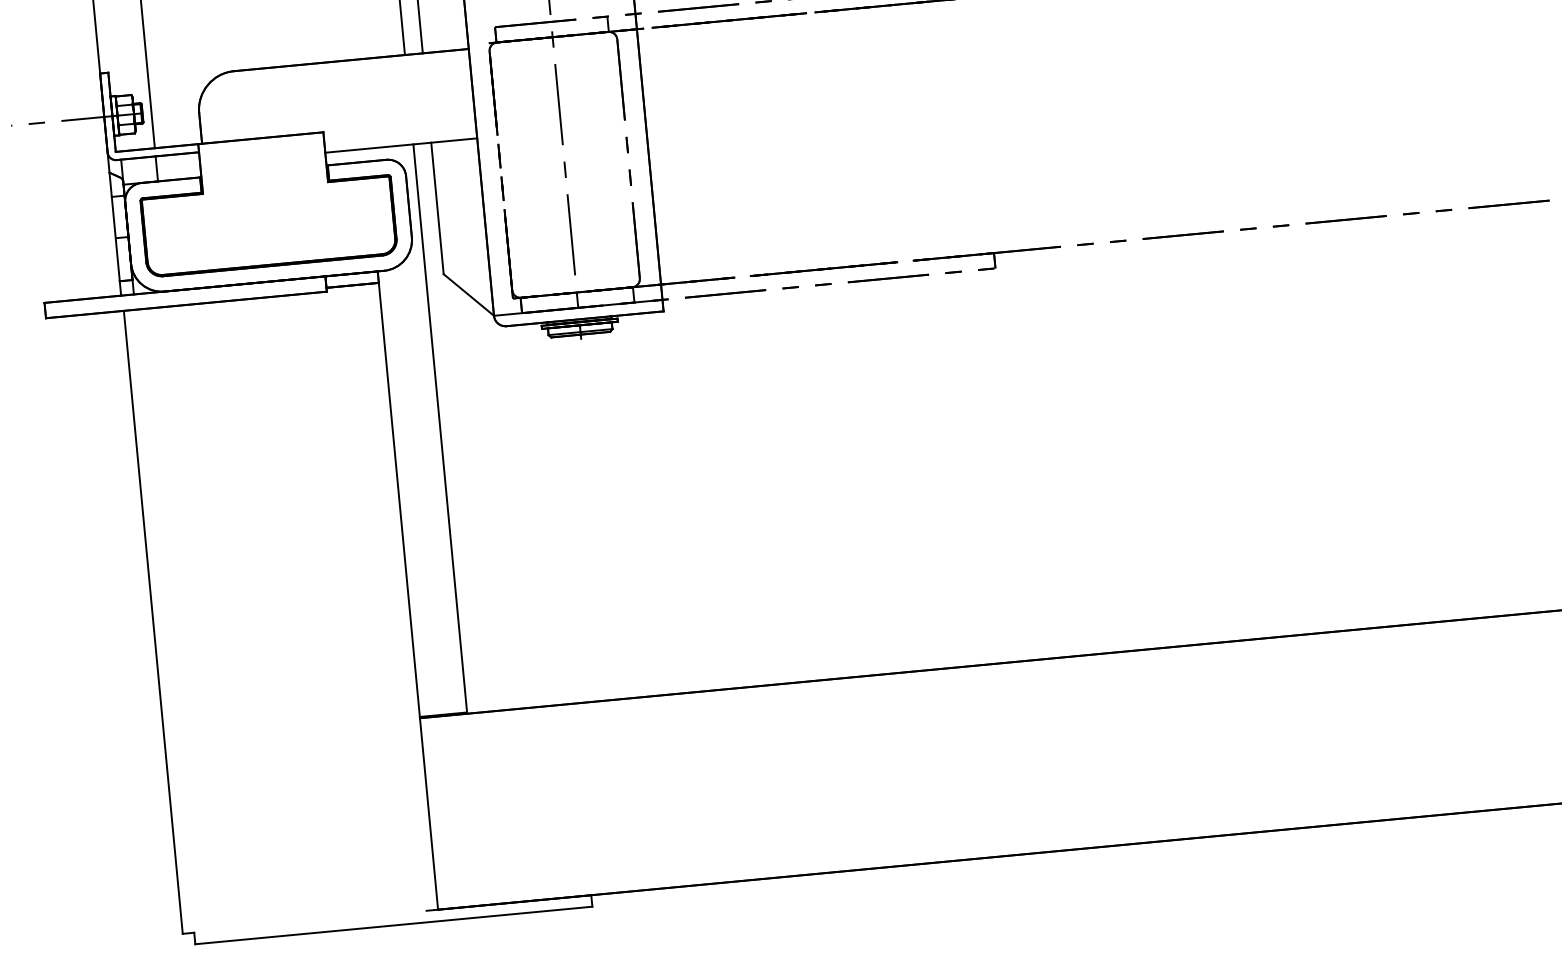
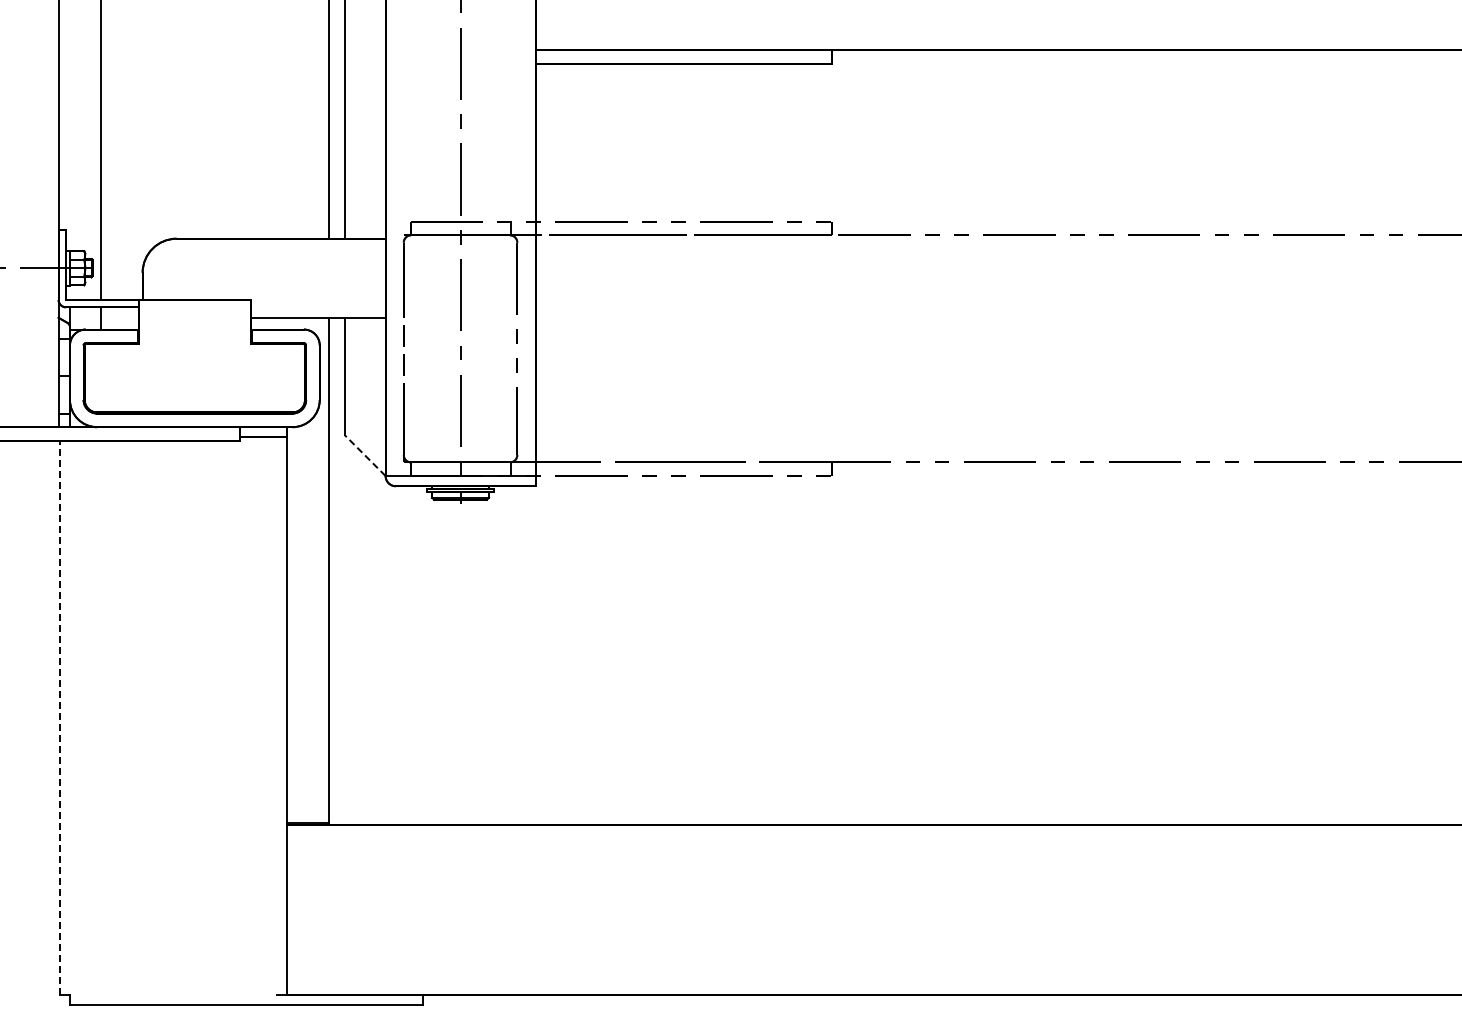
line: (469, 294) -> (365, 455), solid -> dashed
line: (153, 621) -> (59, 717), solid -> dashed

